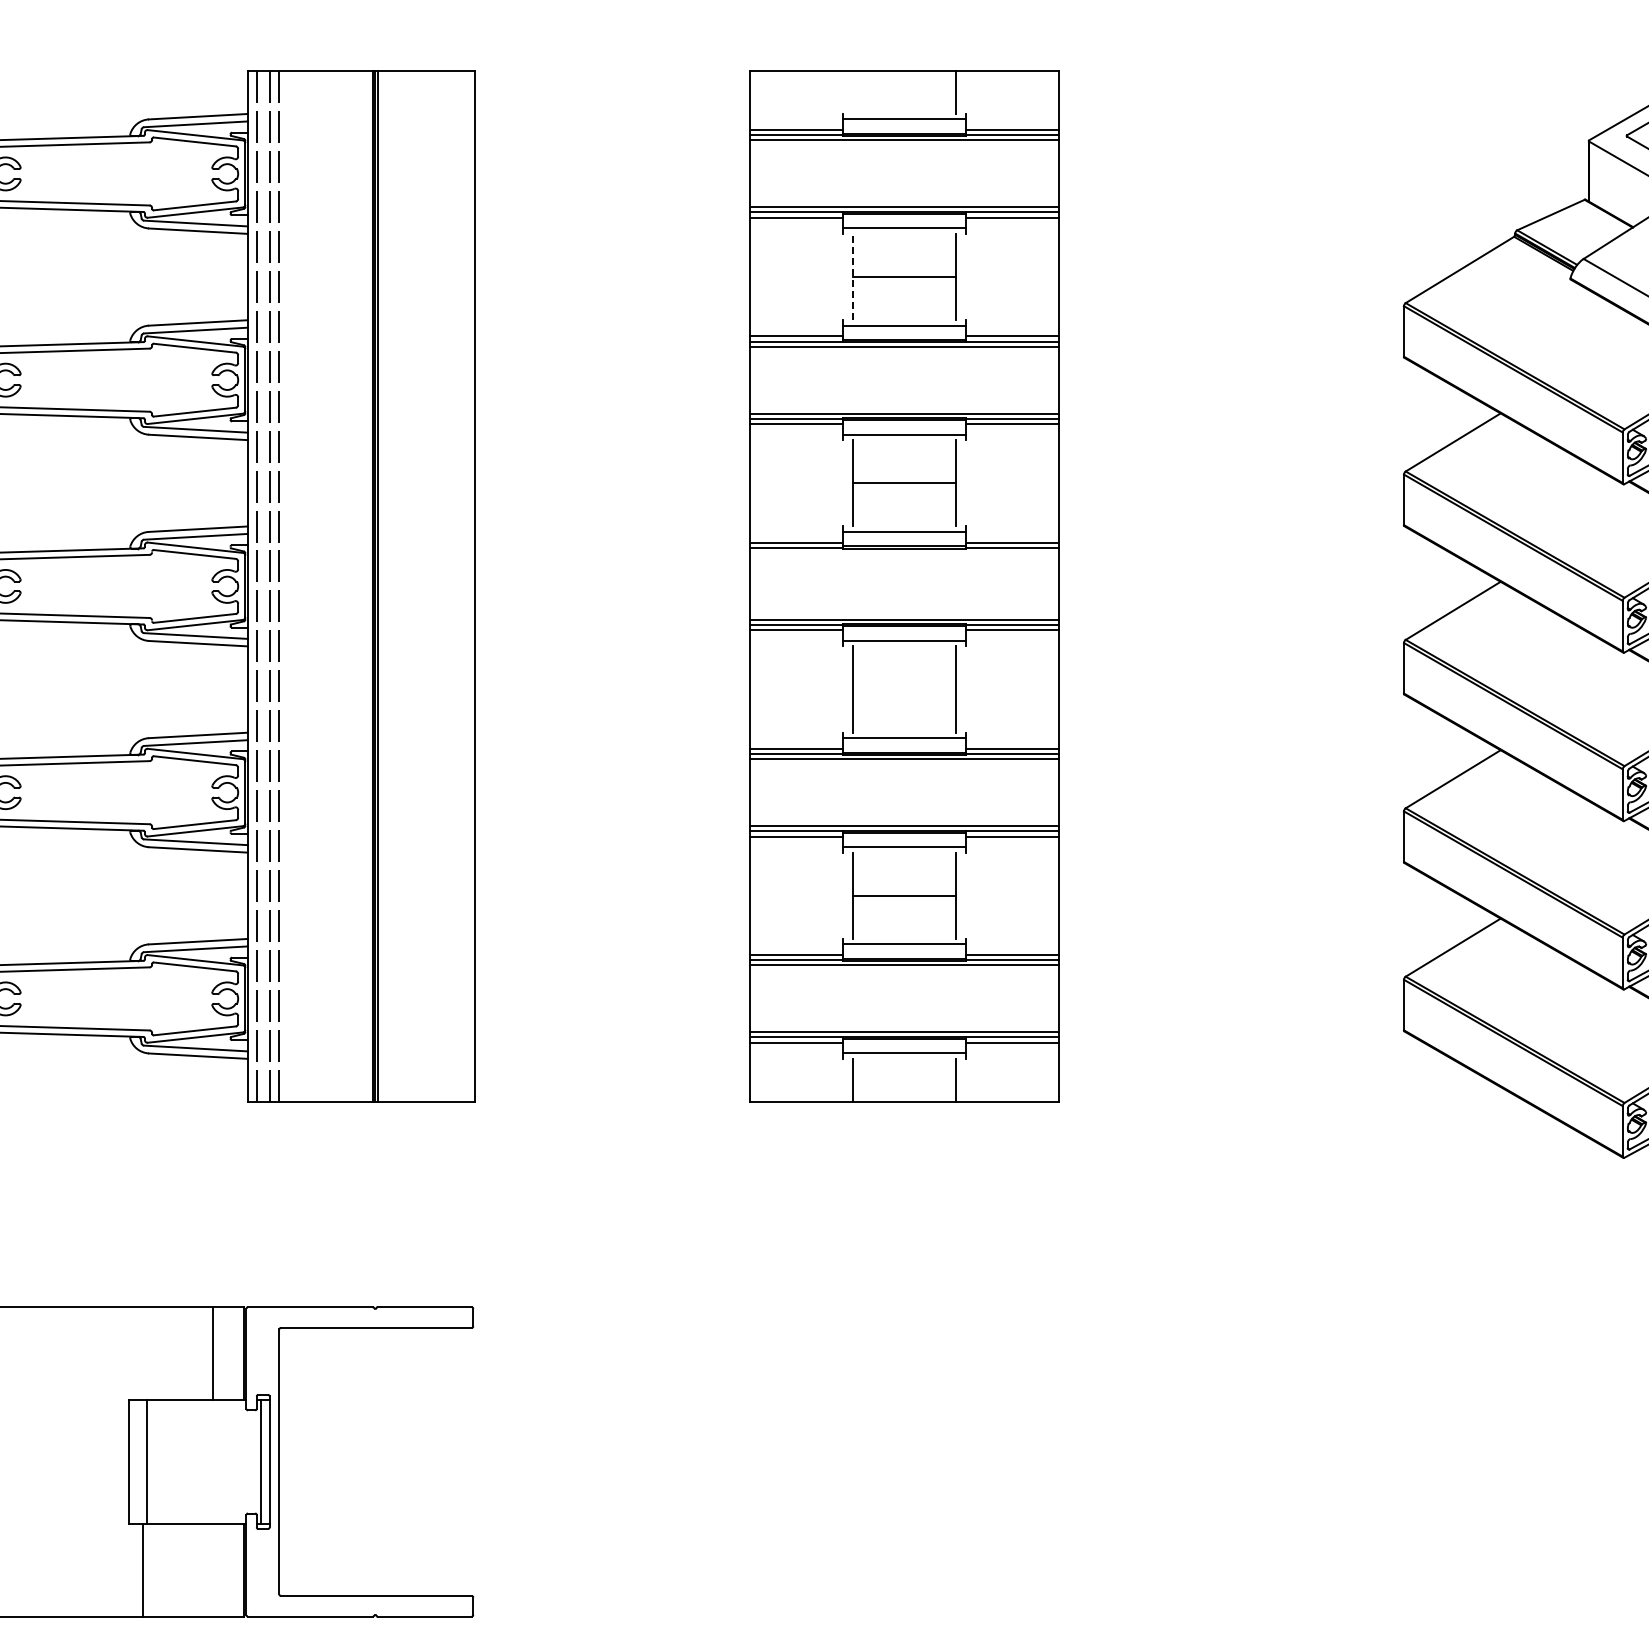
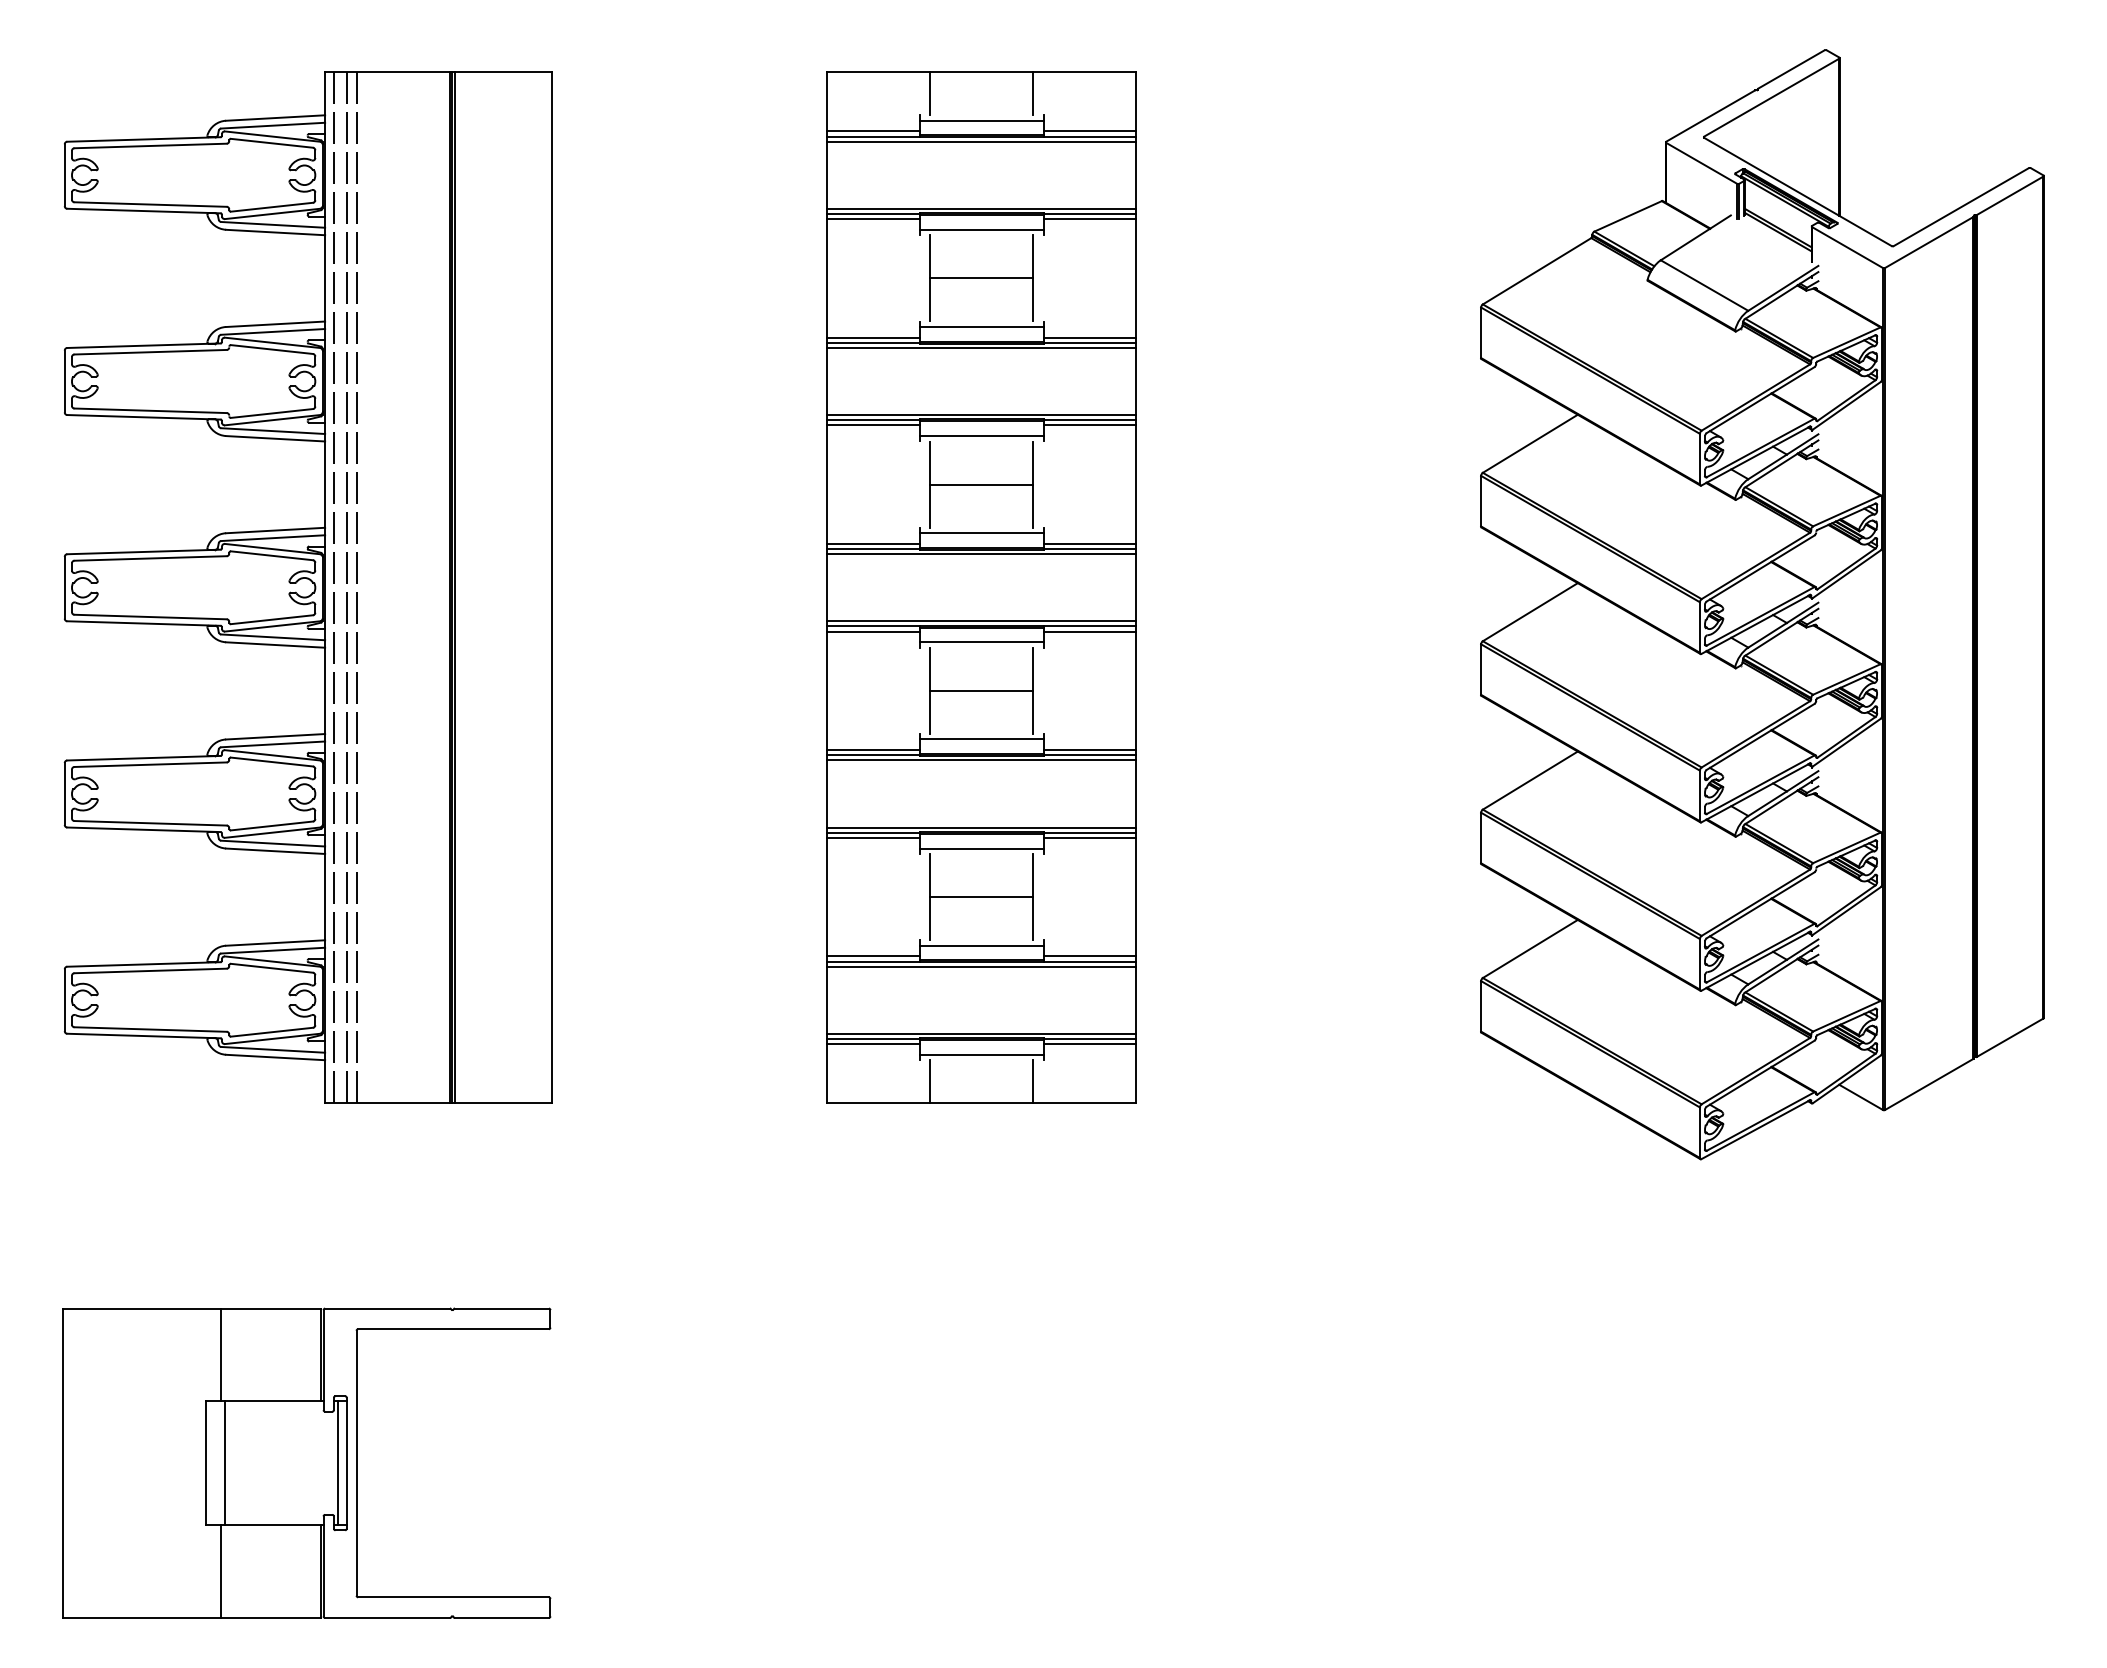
line: (853, 92) -> (930, 93), added
line: (853, 276) -> (930, 277), dashed -> solid
line: (904, 553) -> (981, 554), added
line: (904, 689) -> (981, 690), added
line: (213, 1353) -> (220, 1354), moved

